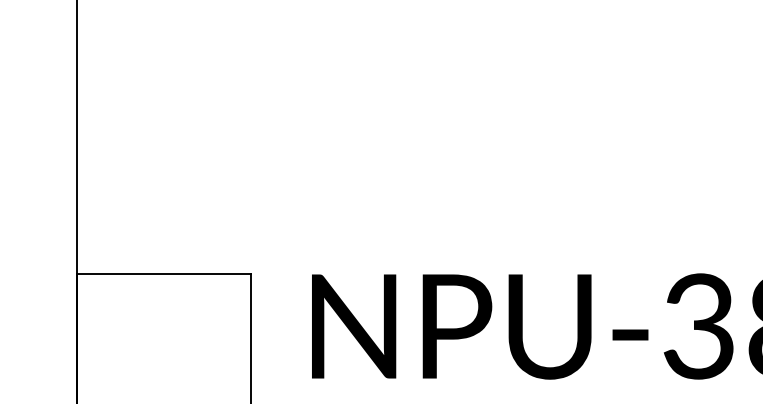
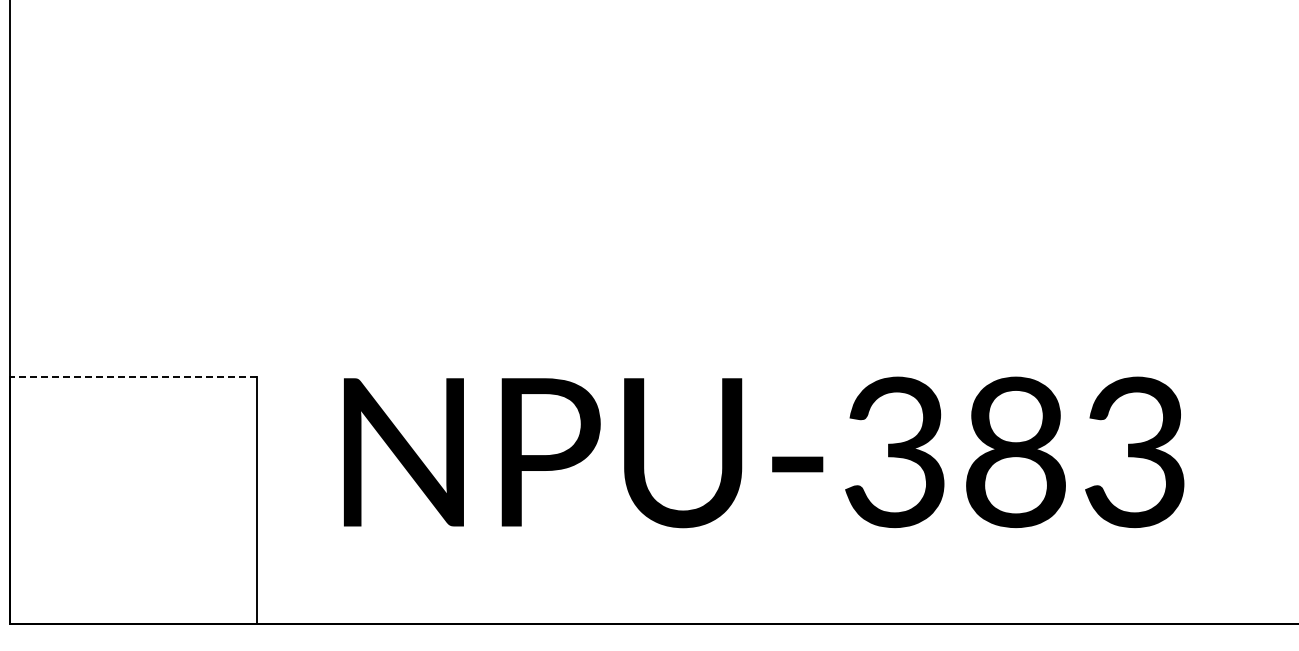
line: (164, 273) -> (133, 377), solid -> dashed

